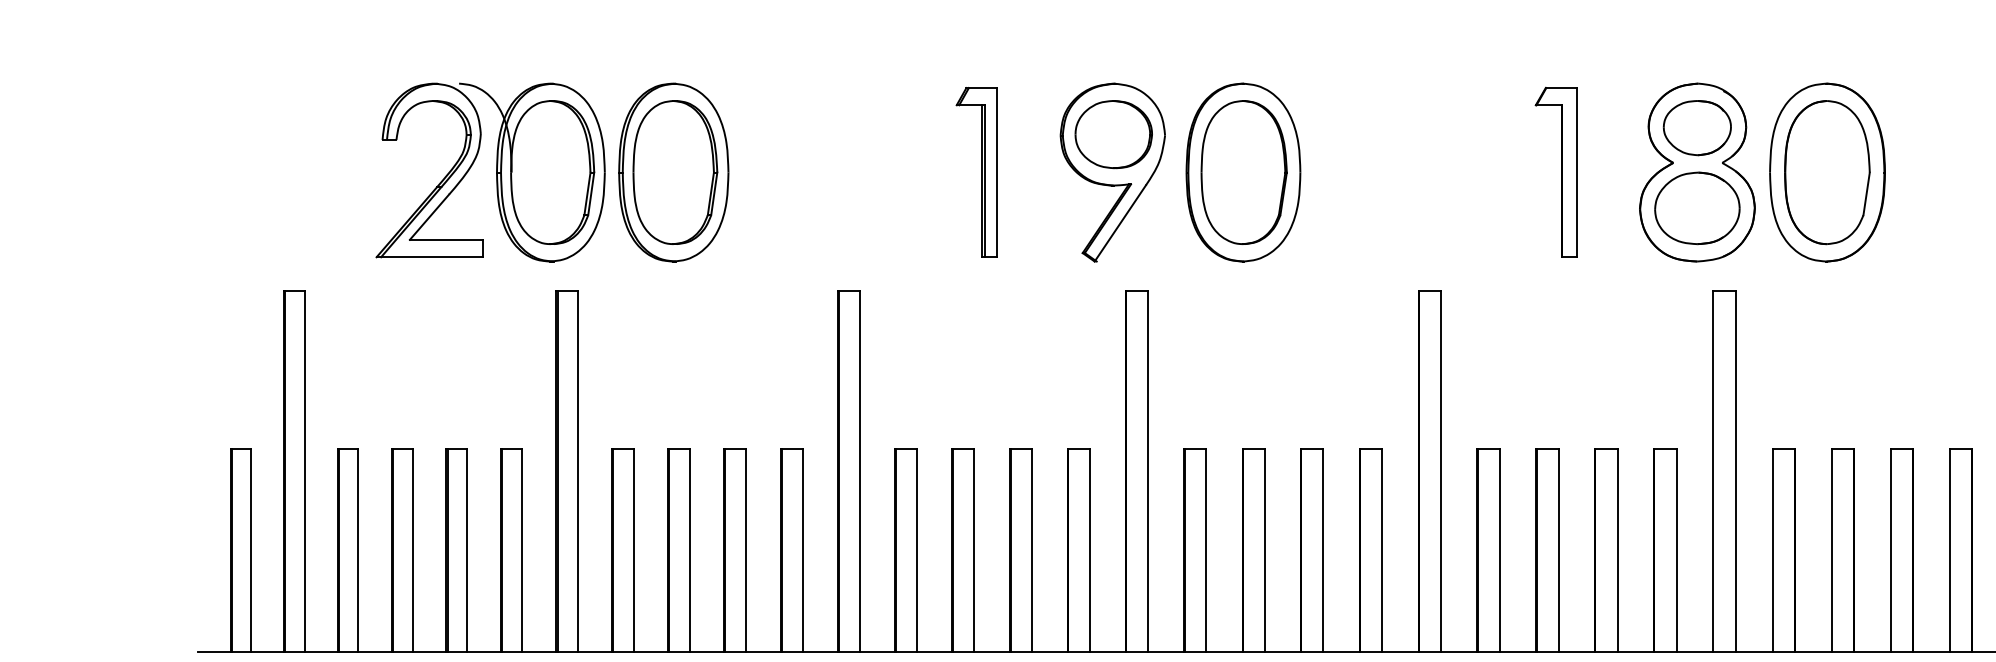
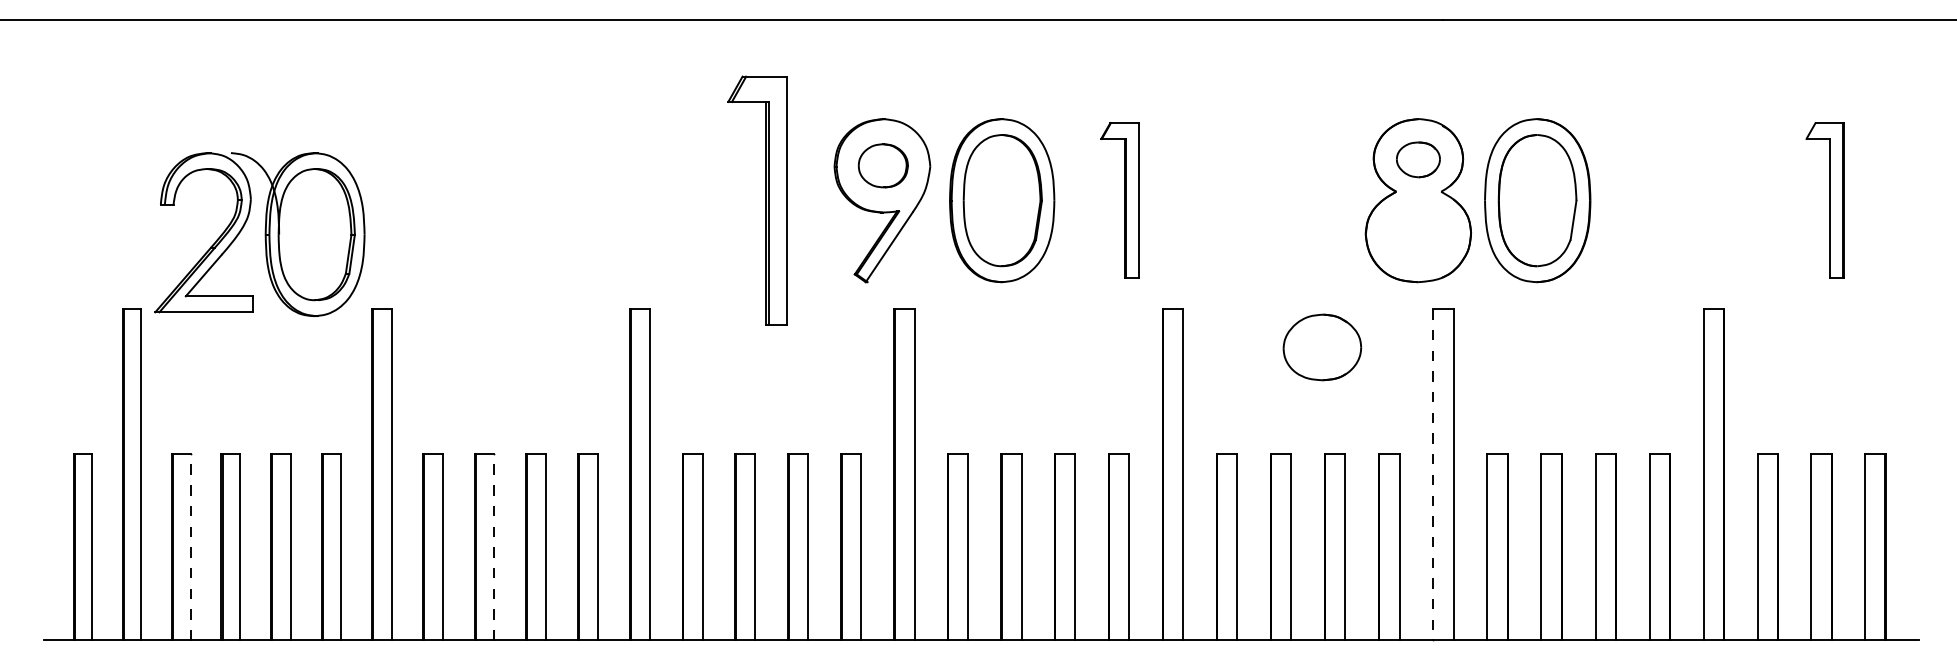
part: (1697, 127) -> (1418, 159), size x0.7
part: (1114, 134) -> (883, 165), size x0.7
part: (490, 172) -> (259, 234), moved
part: (673, 172) -> (479, 200), removed
part: (976, 172) -> (757, 200), size x1.6
part: (1555, 172) -> (1119, 200), moved
part: (1697, 208) -> (1322, 347), moved
line: (1713, 471) -> (1433, 474), solid -> dashed
line: (358, 549) -> (190, 546), solid -> dashed
line: (689, 549) -> (494, 546), solid -> dashed

